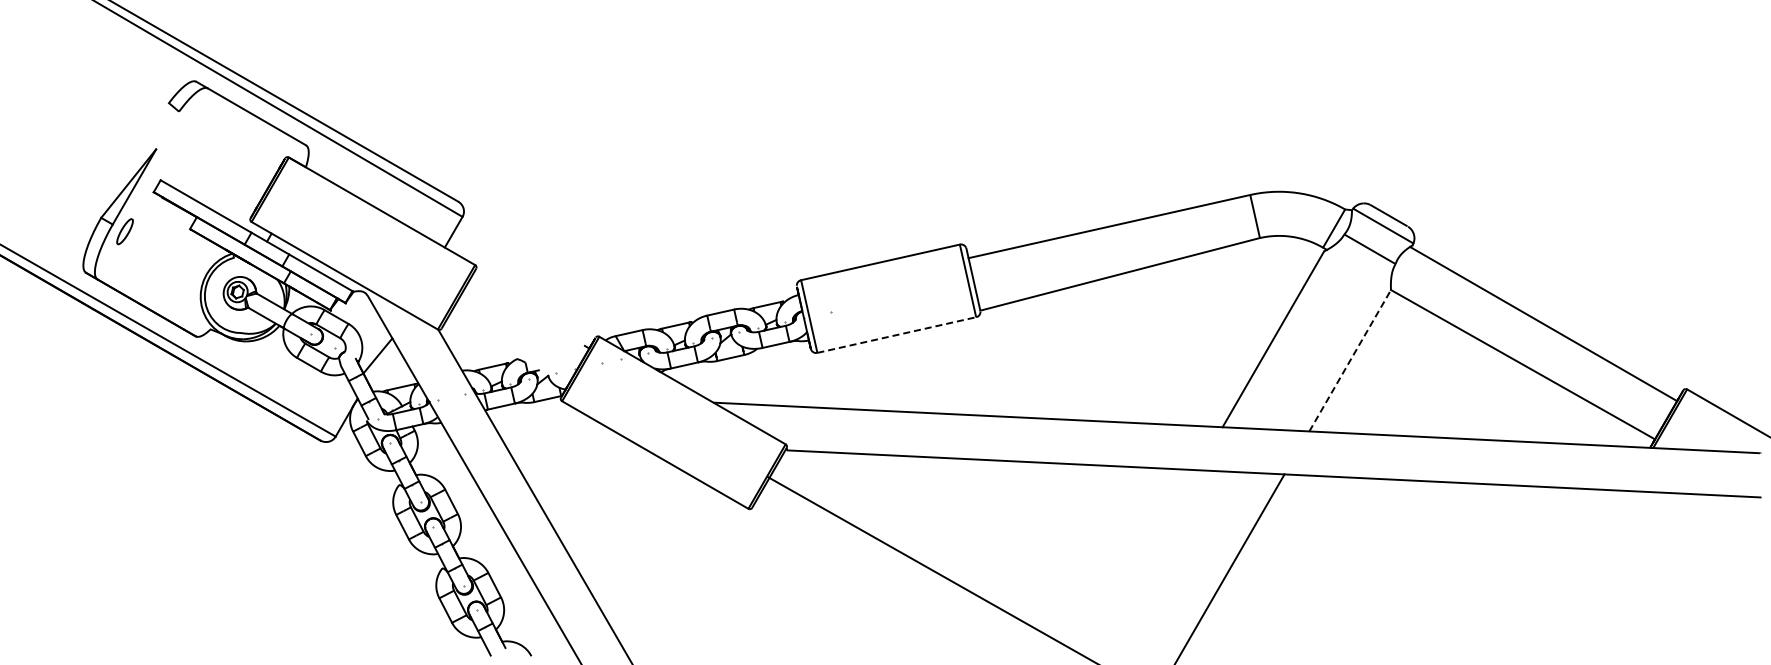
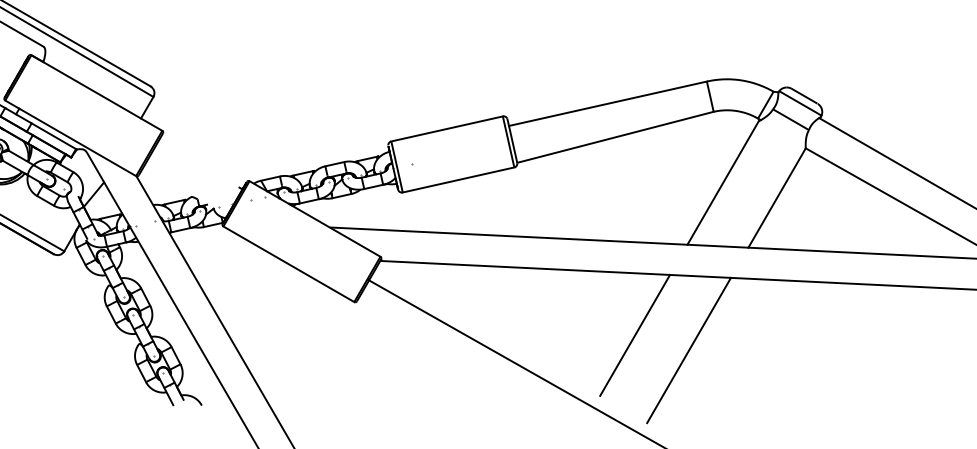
line: (897, 334) -> (459, 179), dashed -> solid
line: (1350, 360) -> (777, 197), dashed -> solid
line: (1147, 556) -> (634, 335), added

